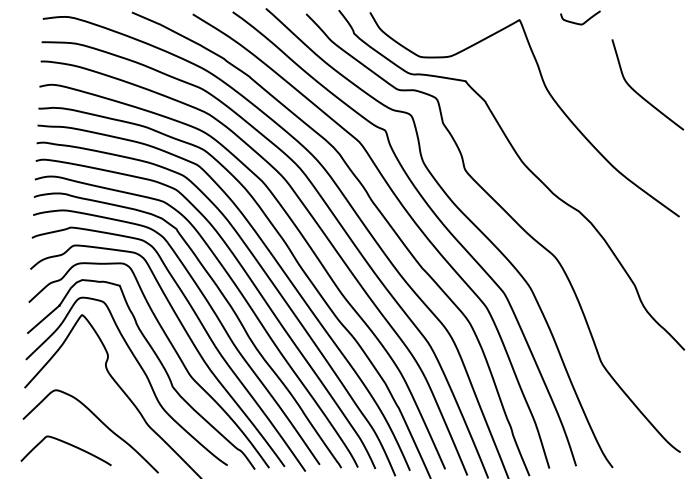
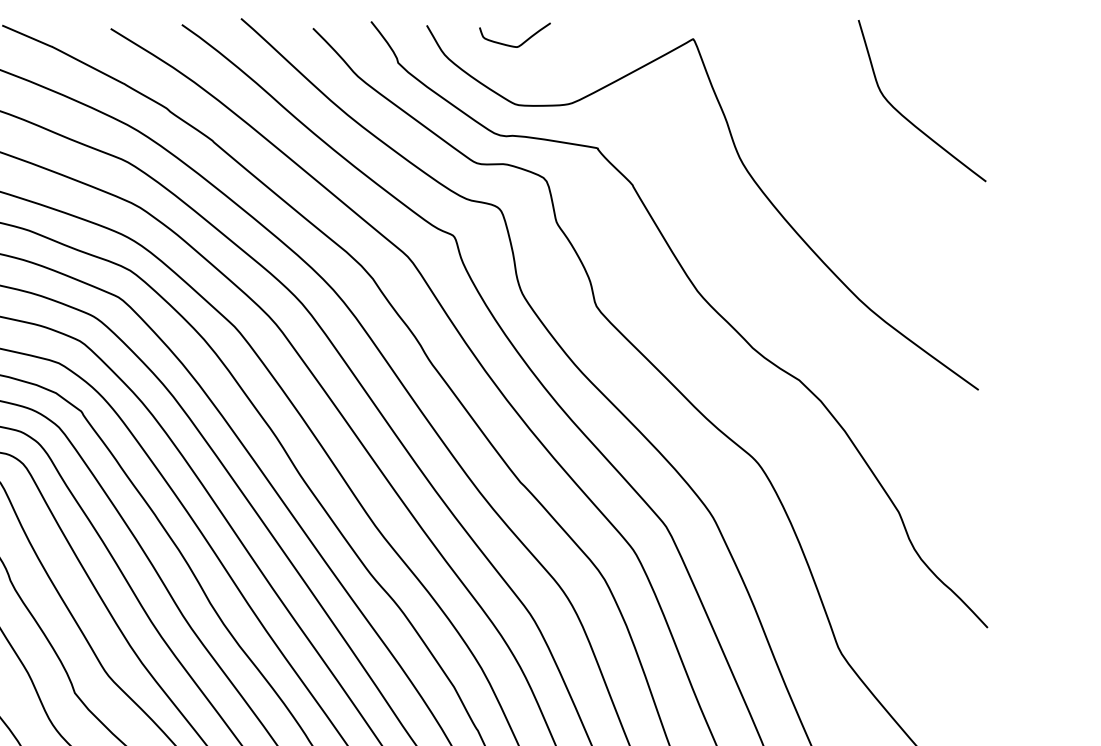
curve: (584, 21) -> (522, 41), moved
curve: (639, 93) -> (907, 116), moved

